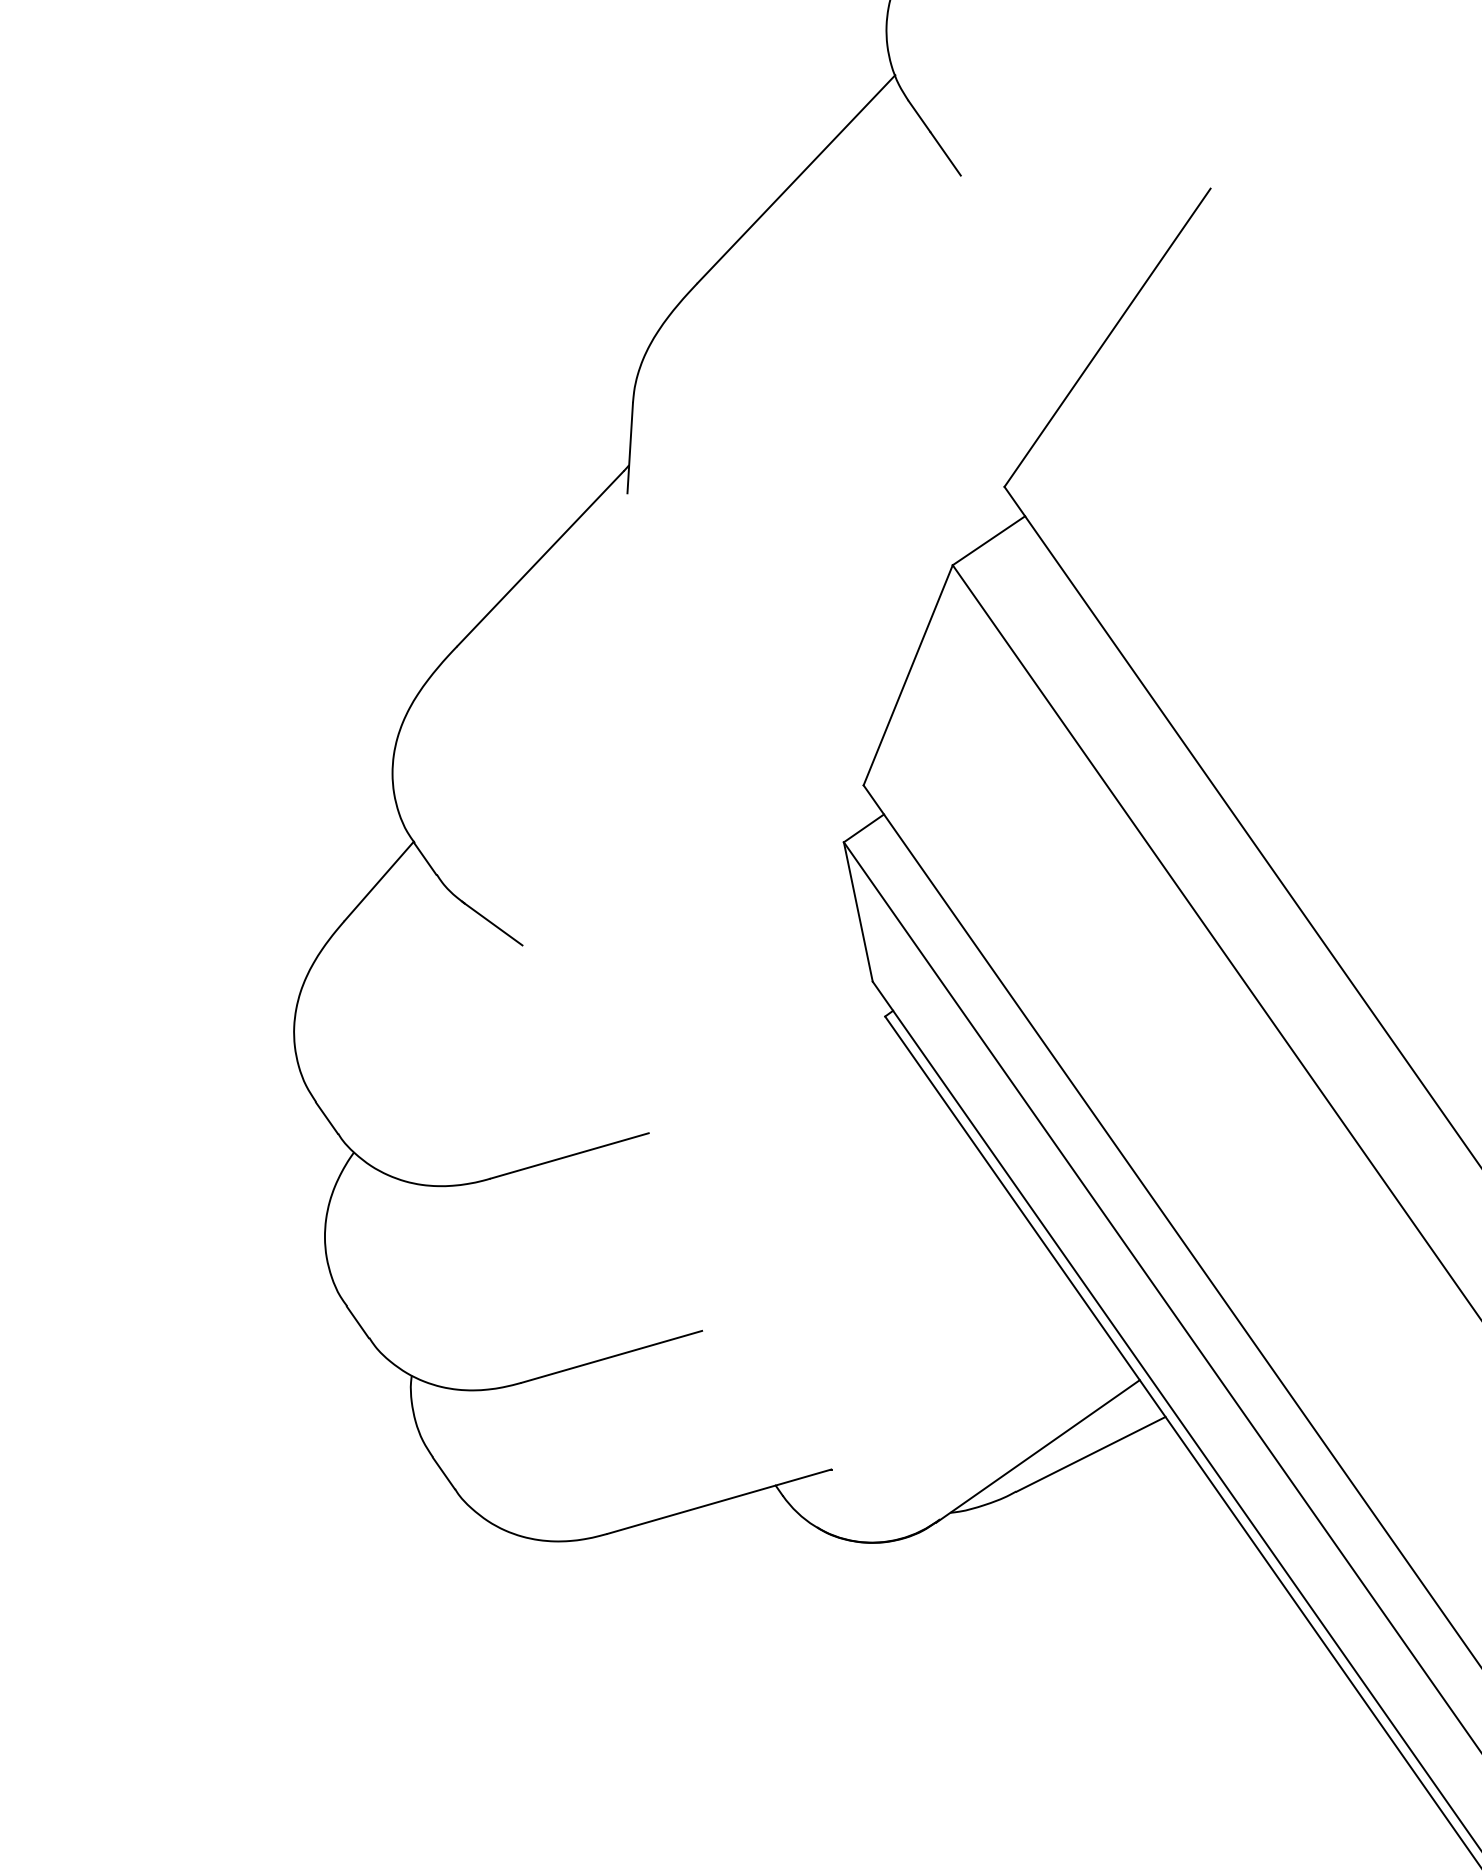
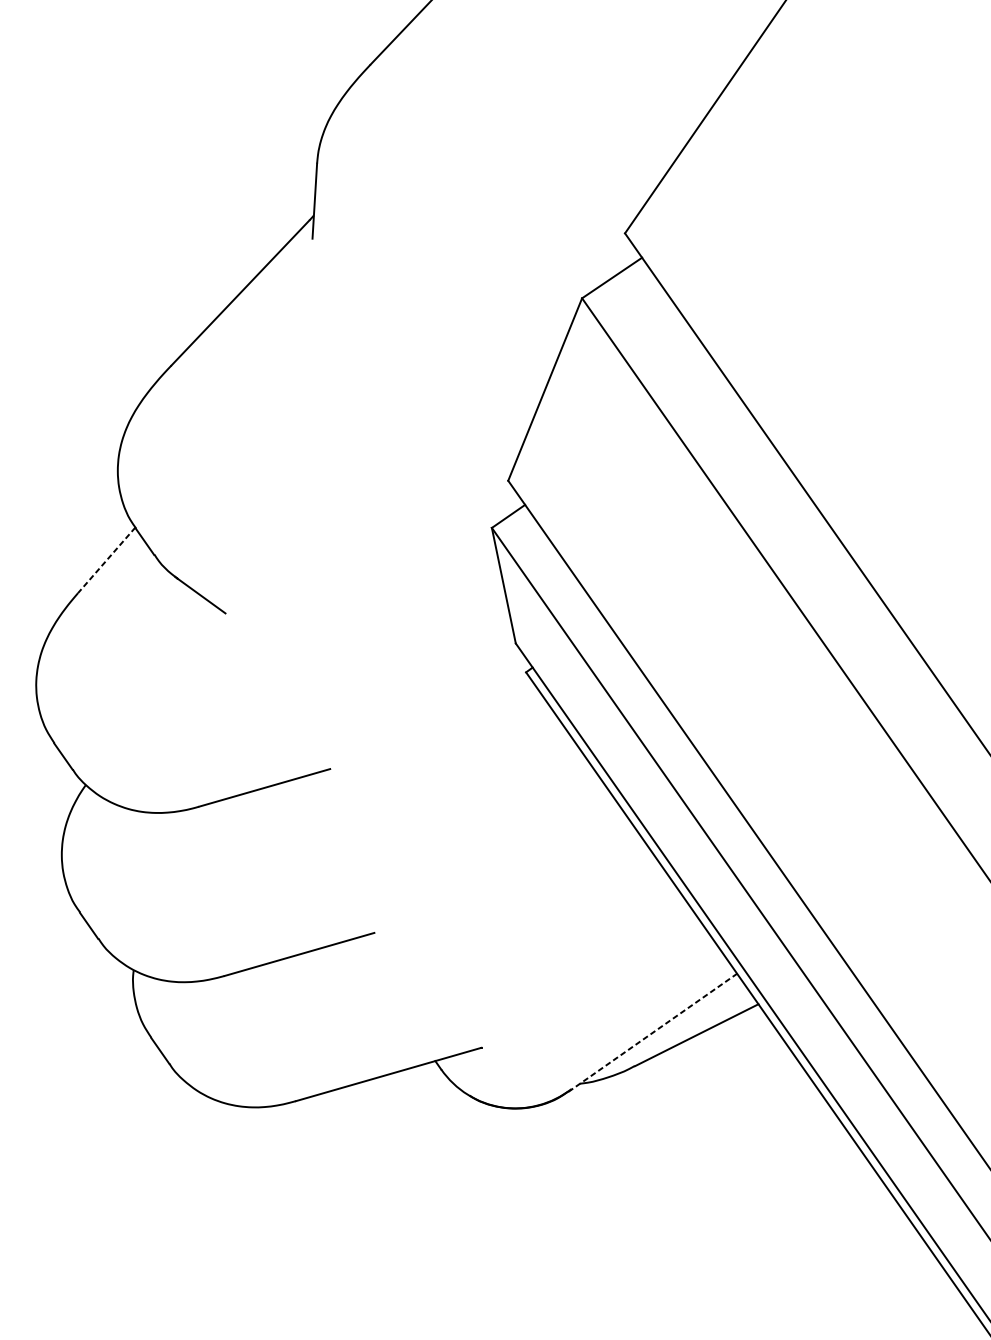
line: (379, 881) -> (107, 560), solid -> dashed
line: (1038, 1451) -> (653, 1032), solid -> dashed

